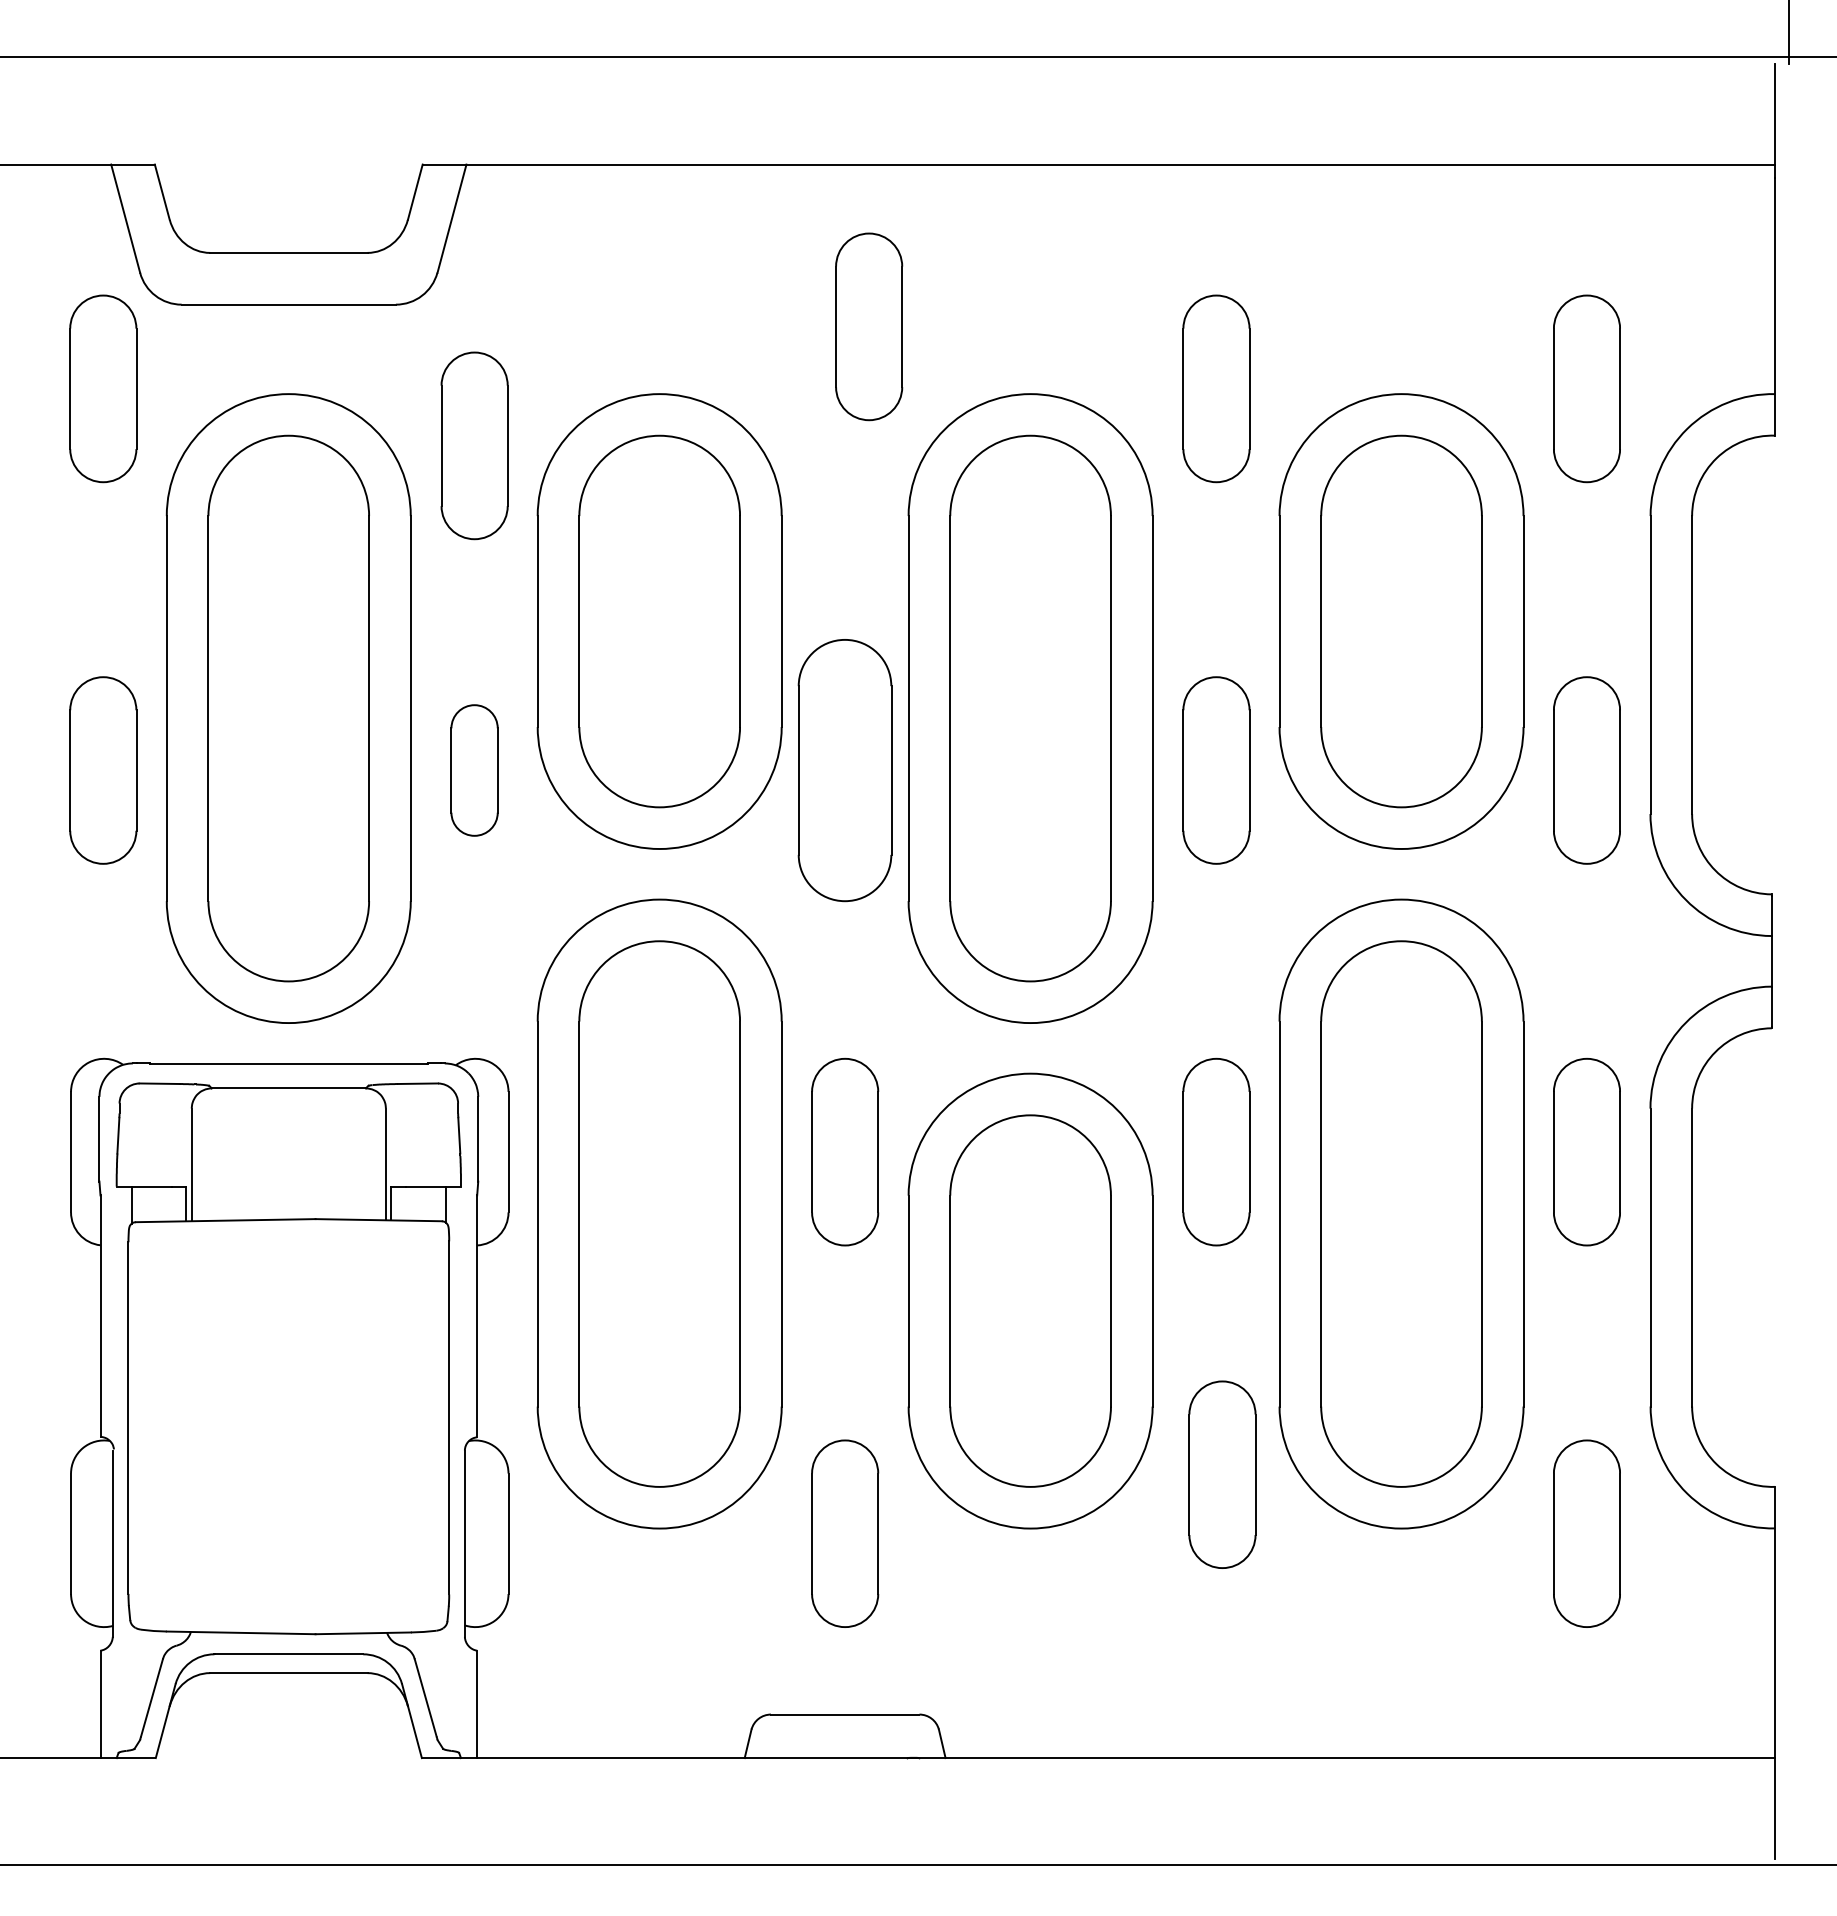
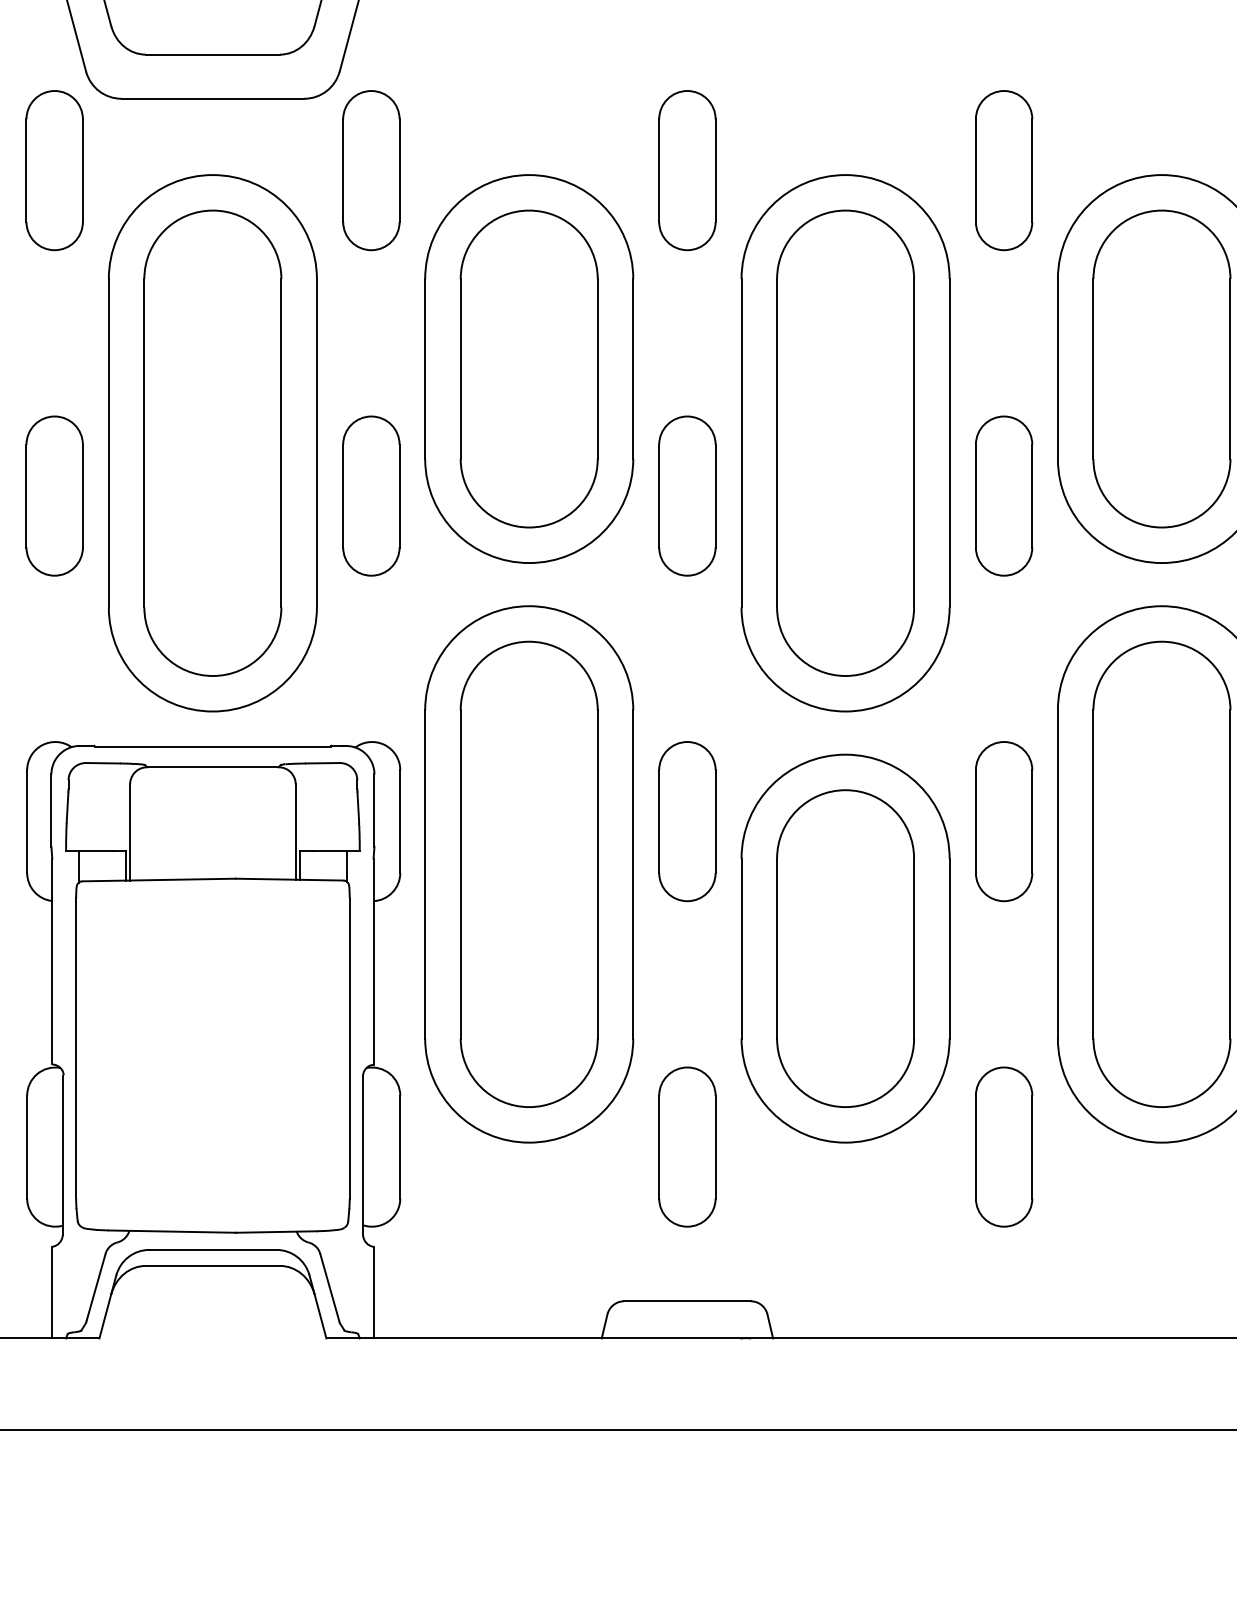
part: (869, 326) -> (687, 170), moved
part: (474, 445) -> (371, 170), moved
part: (474, 770) -> (371, 496), size x1.43
part: (845, 770) -> (687, 496), size x0.71
part: (1222, 1474) -> (1004, 1146), moved

